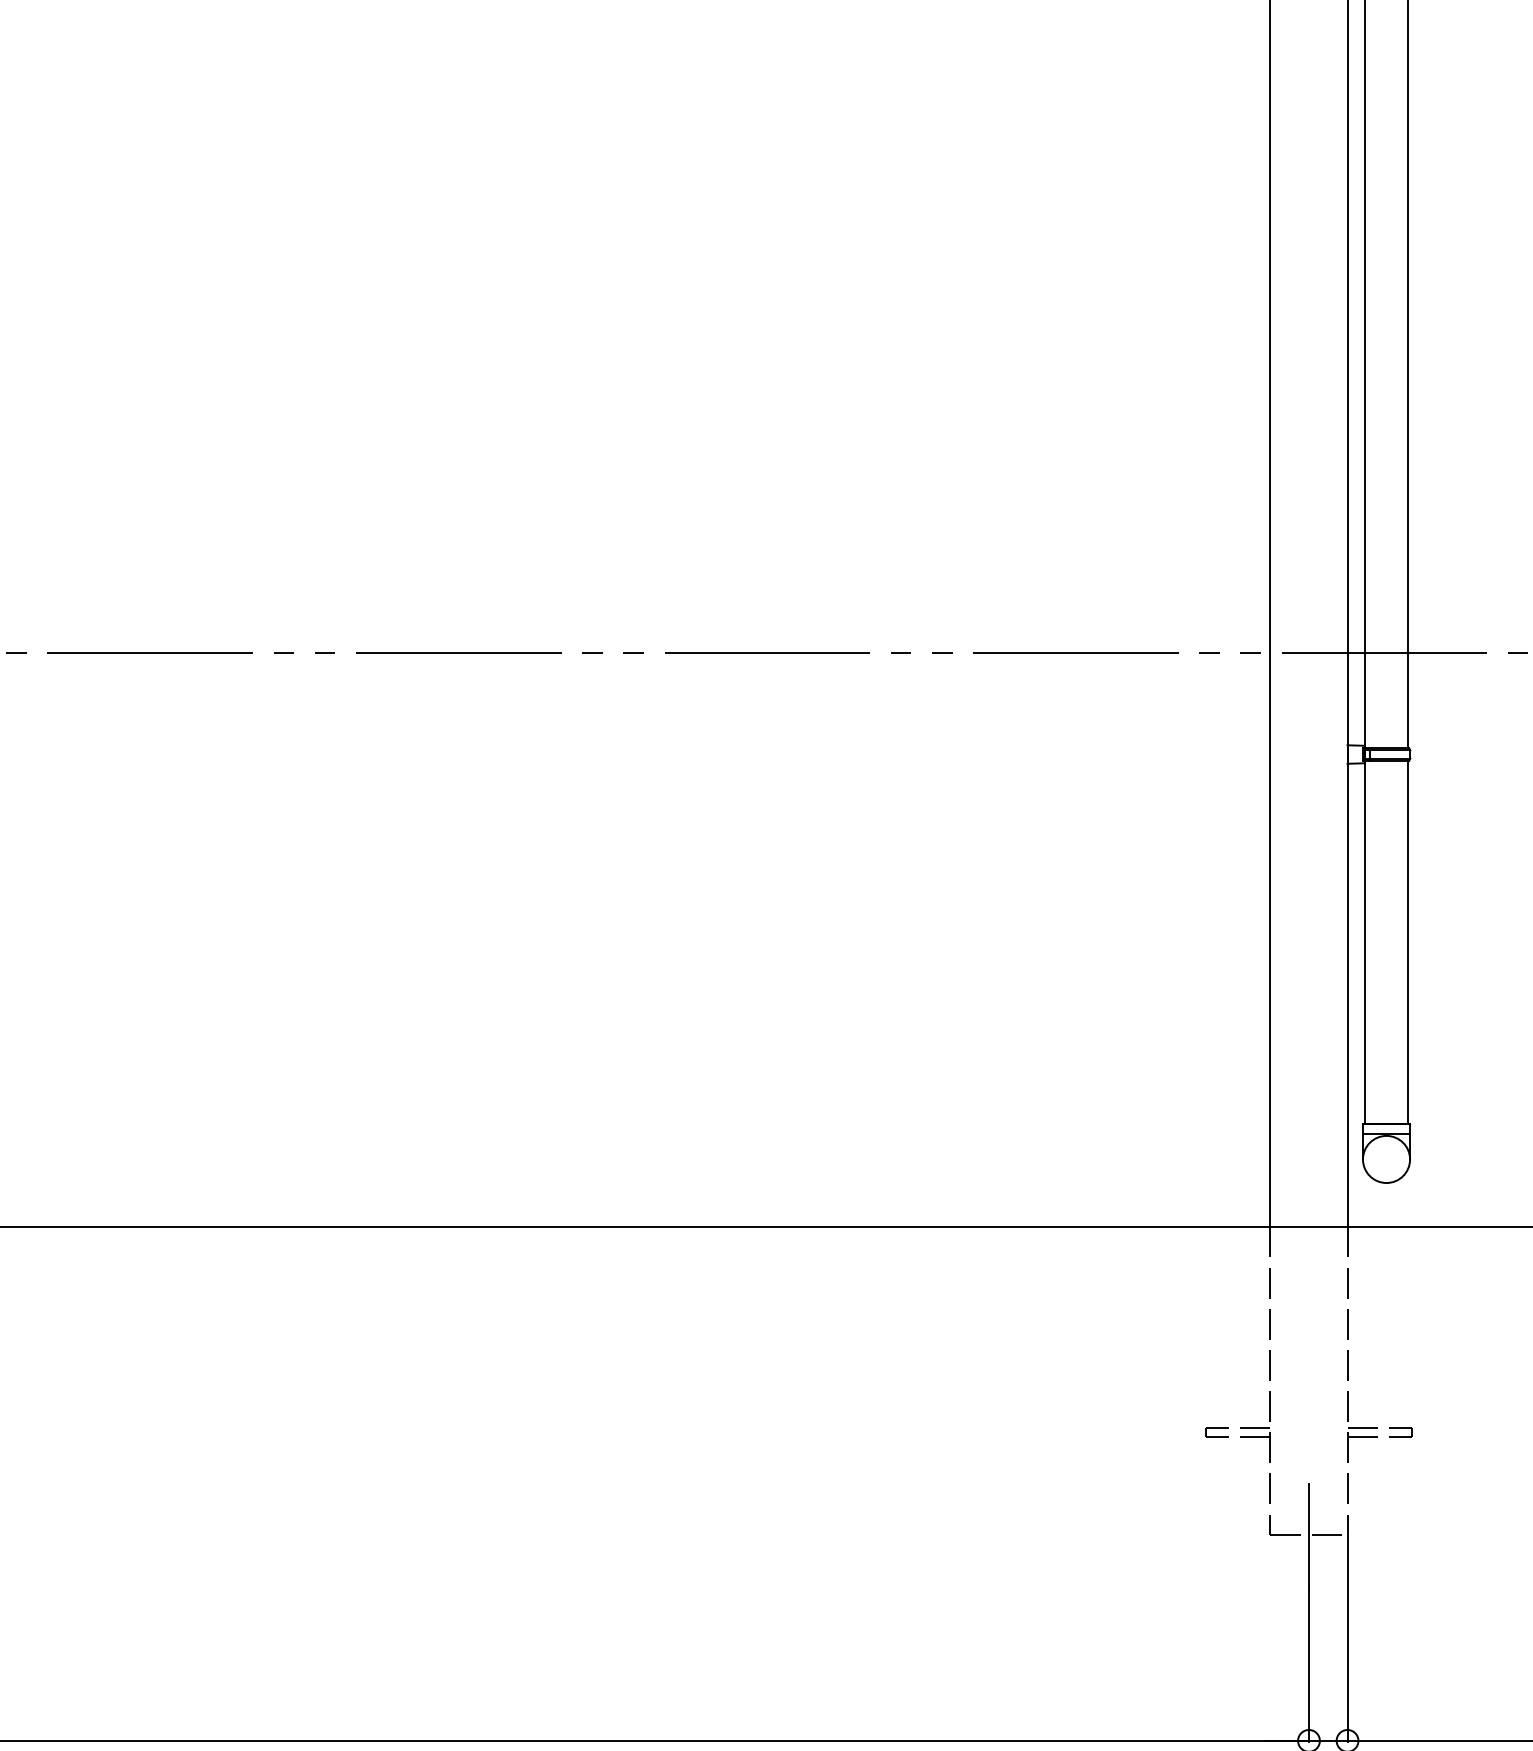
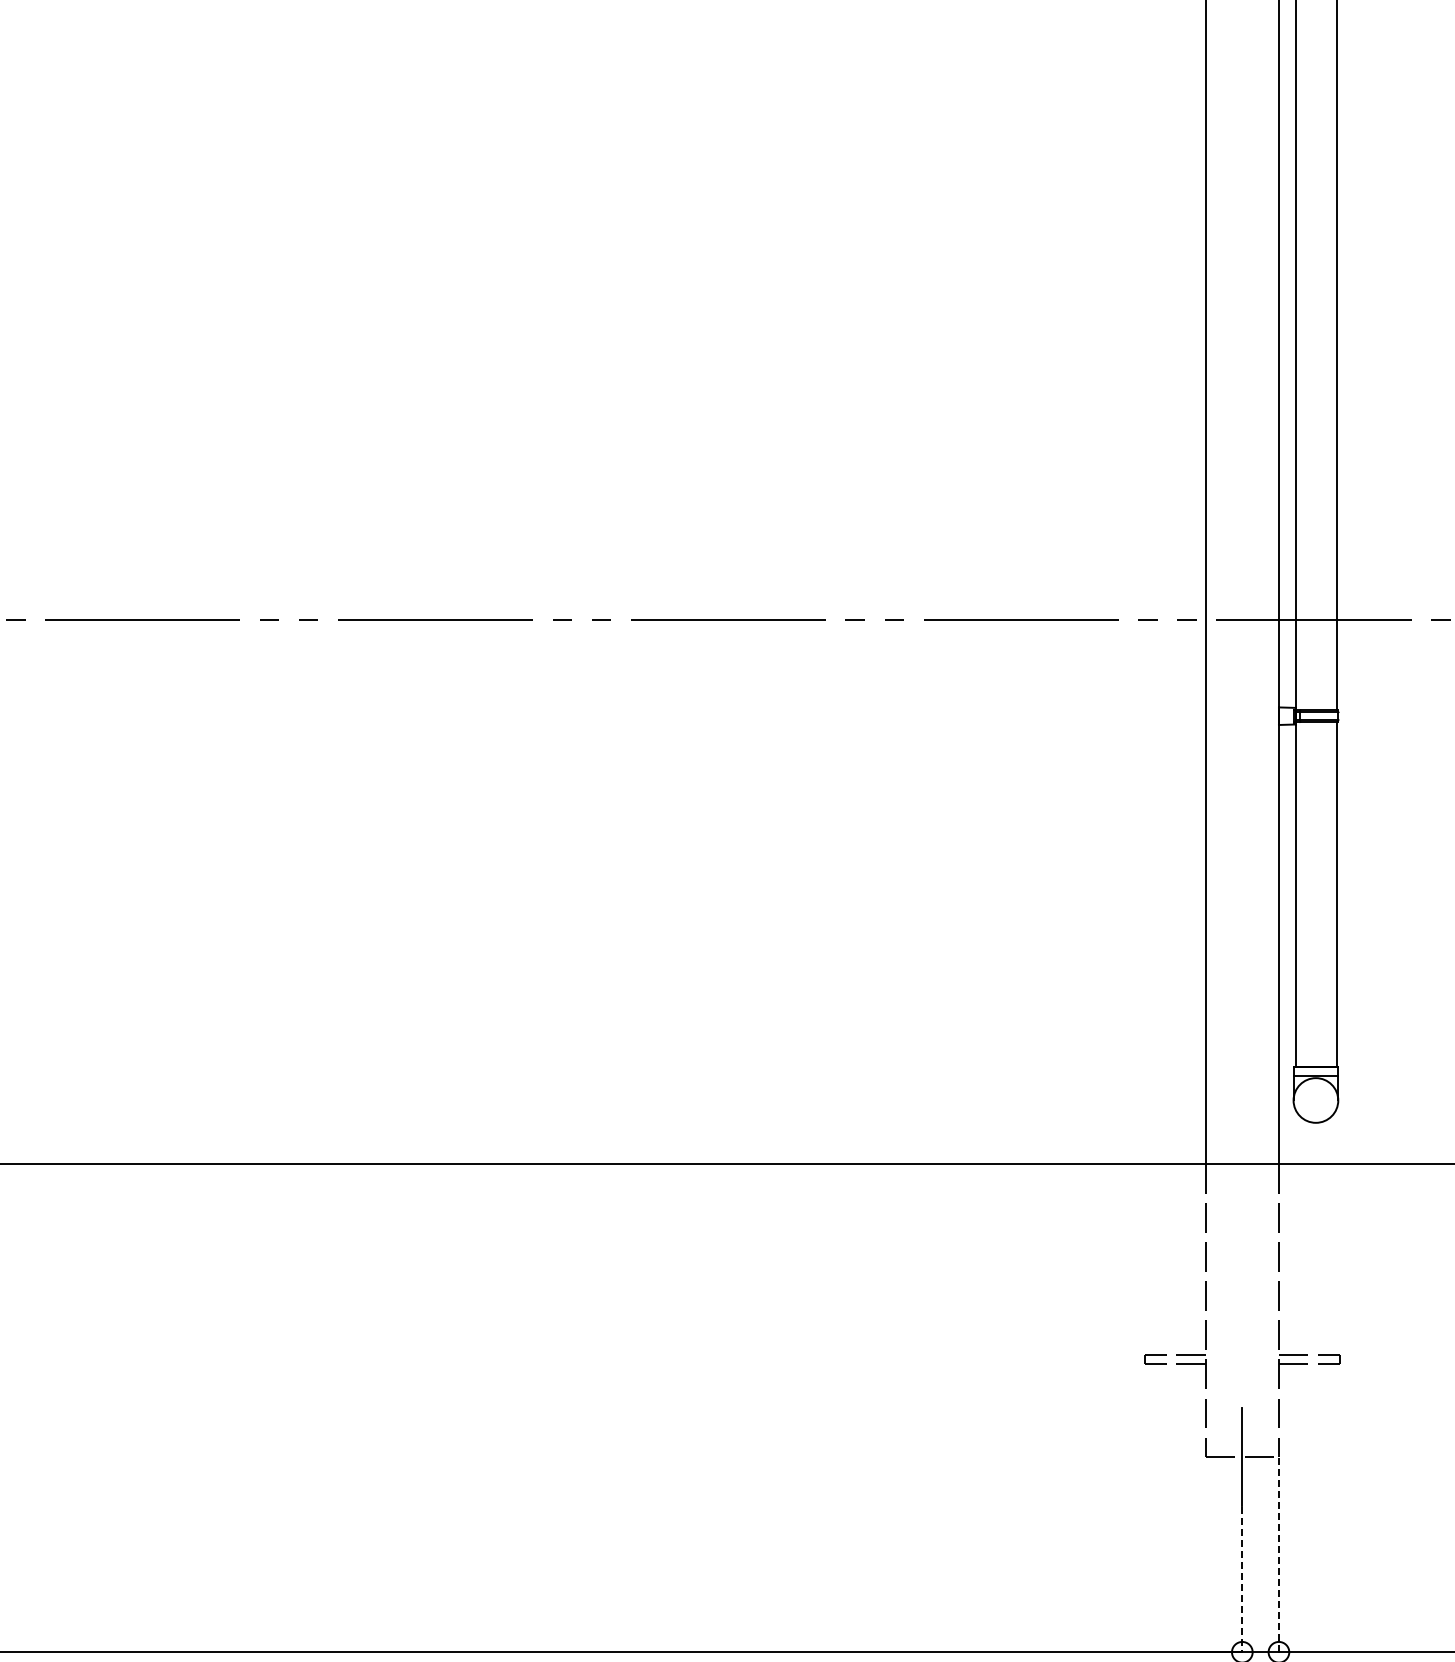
line: (1347, 1638) -> (1278, 1555), solid -> dashed
line: (1309, 1665) -> (1242, 1580), solid -> dashed

